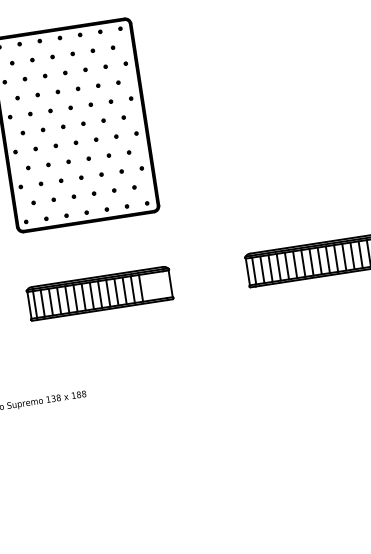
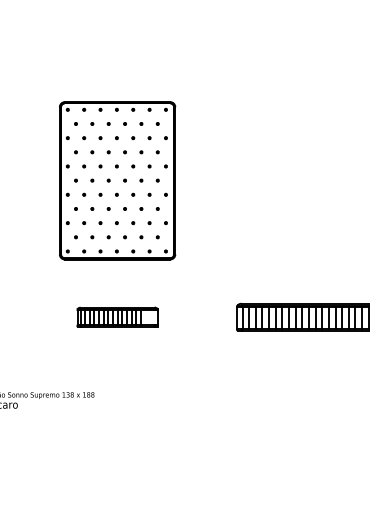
part: (99, 292) -> (117, 316), size x0.7

